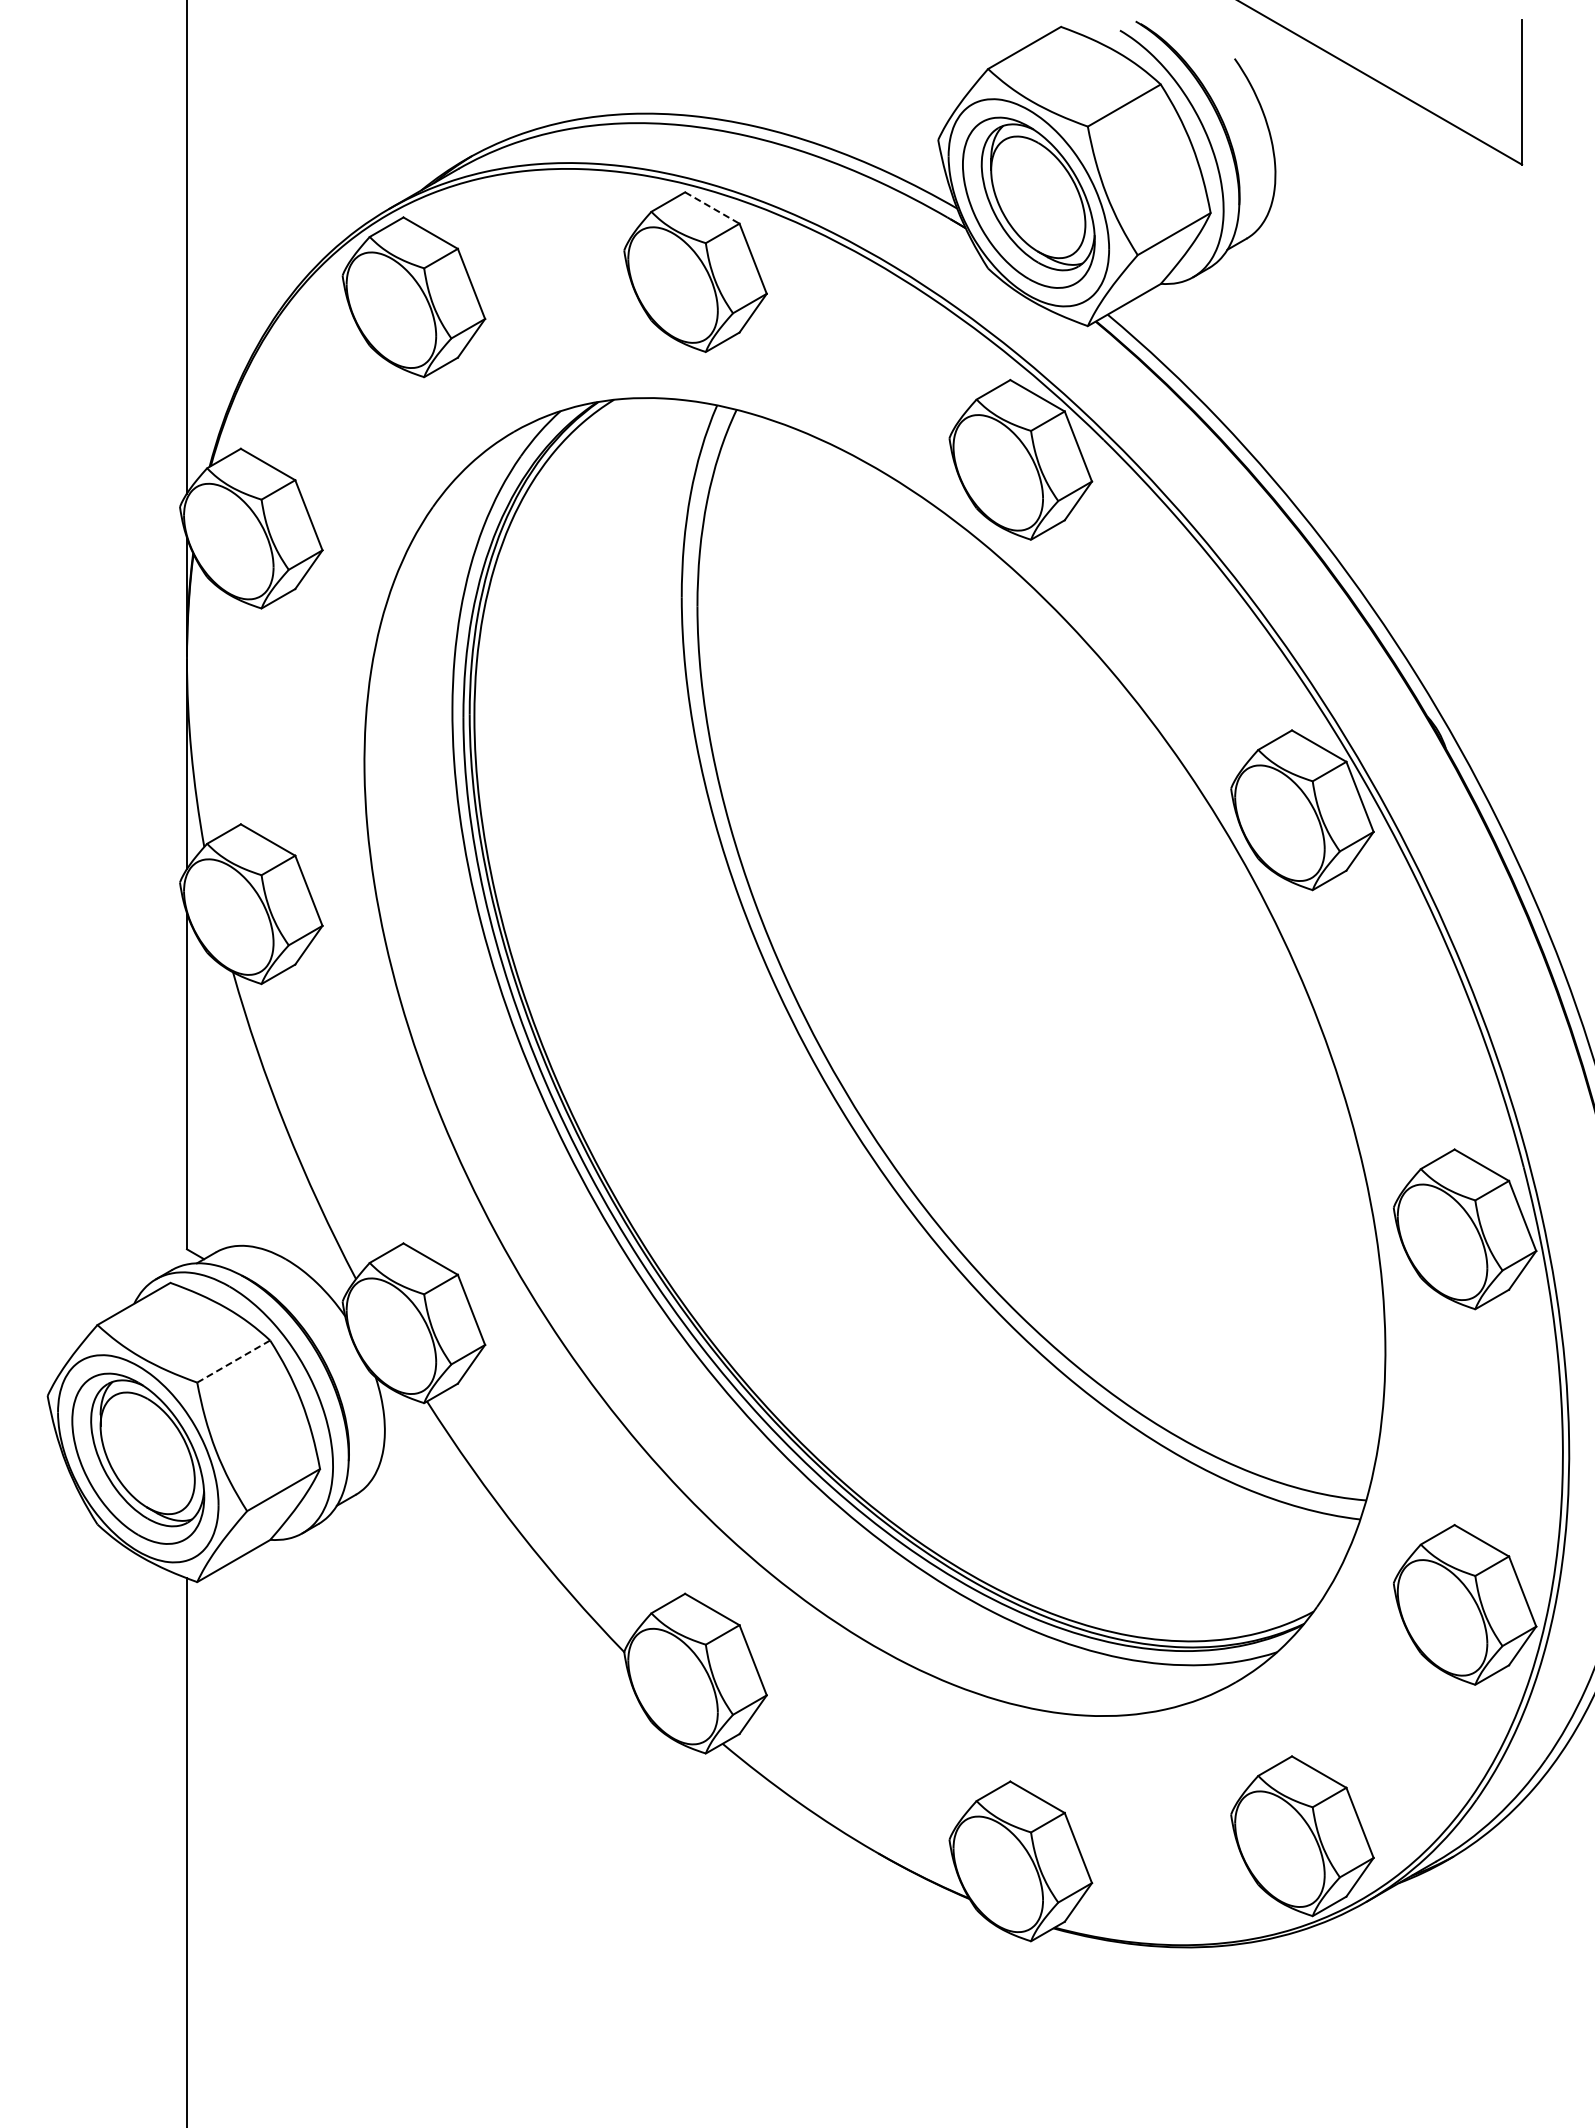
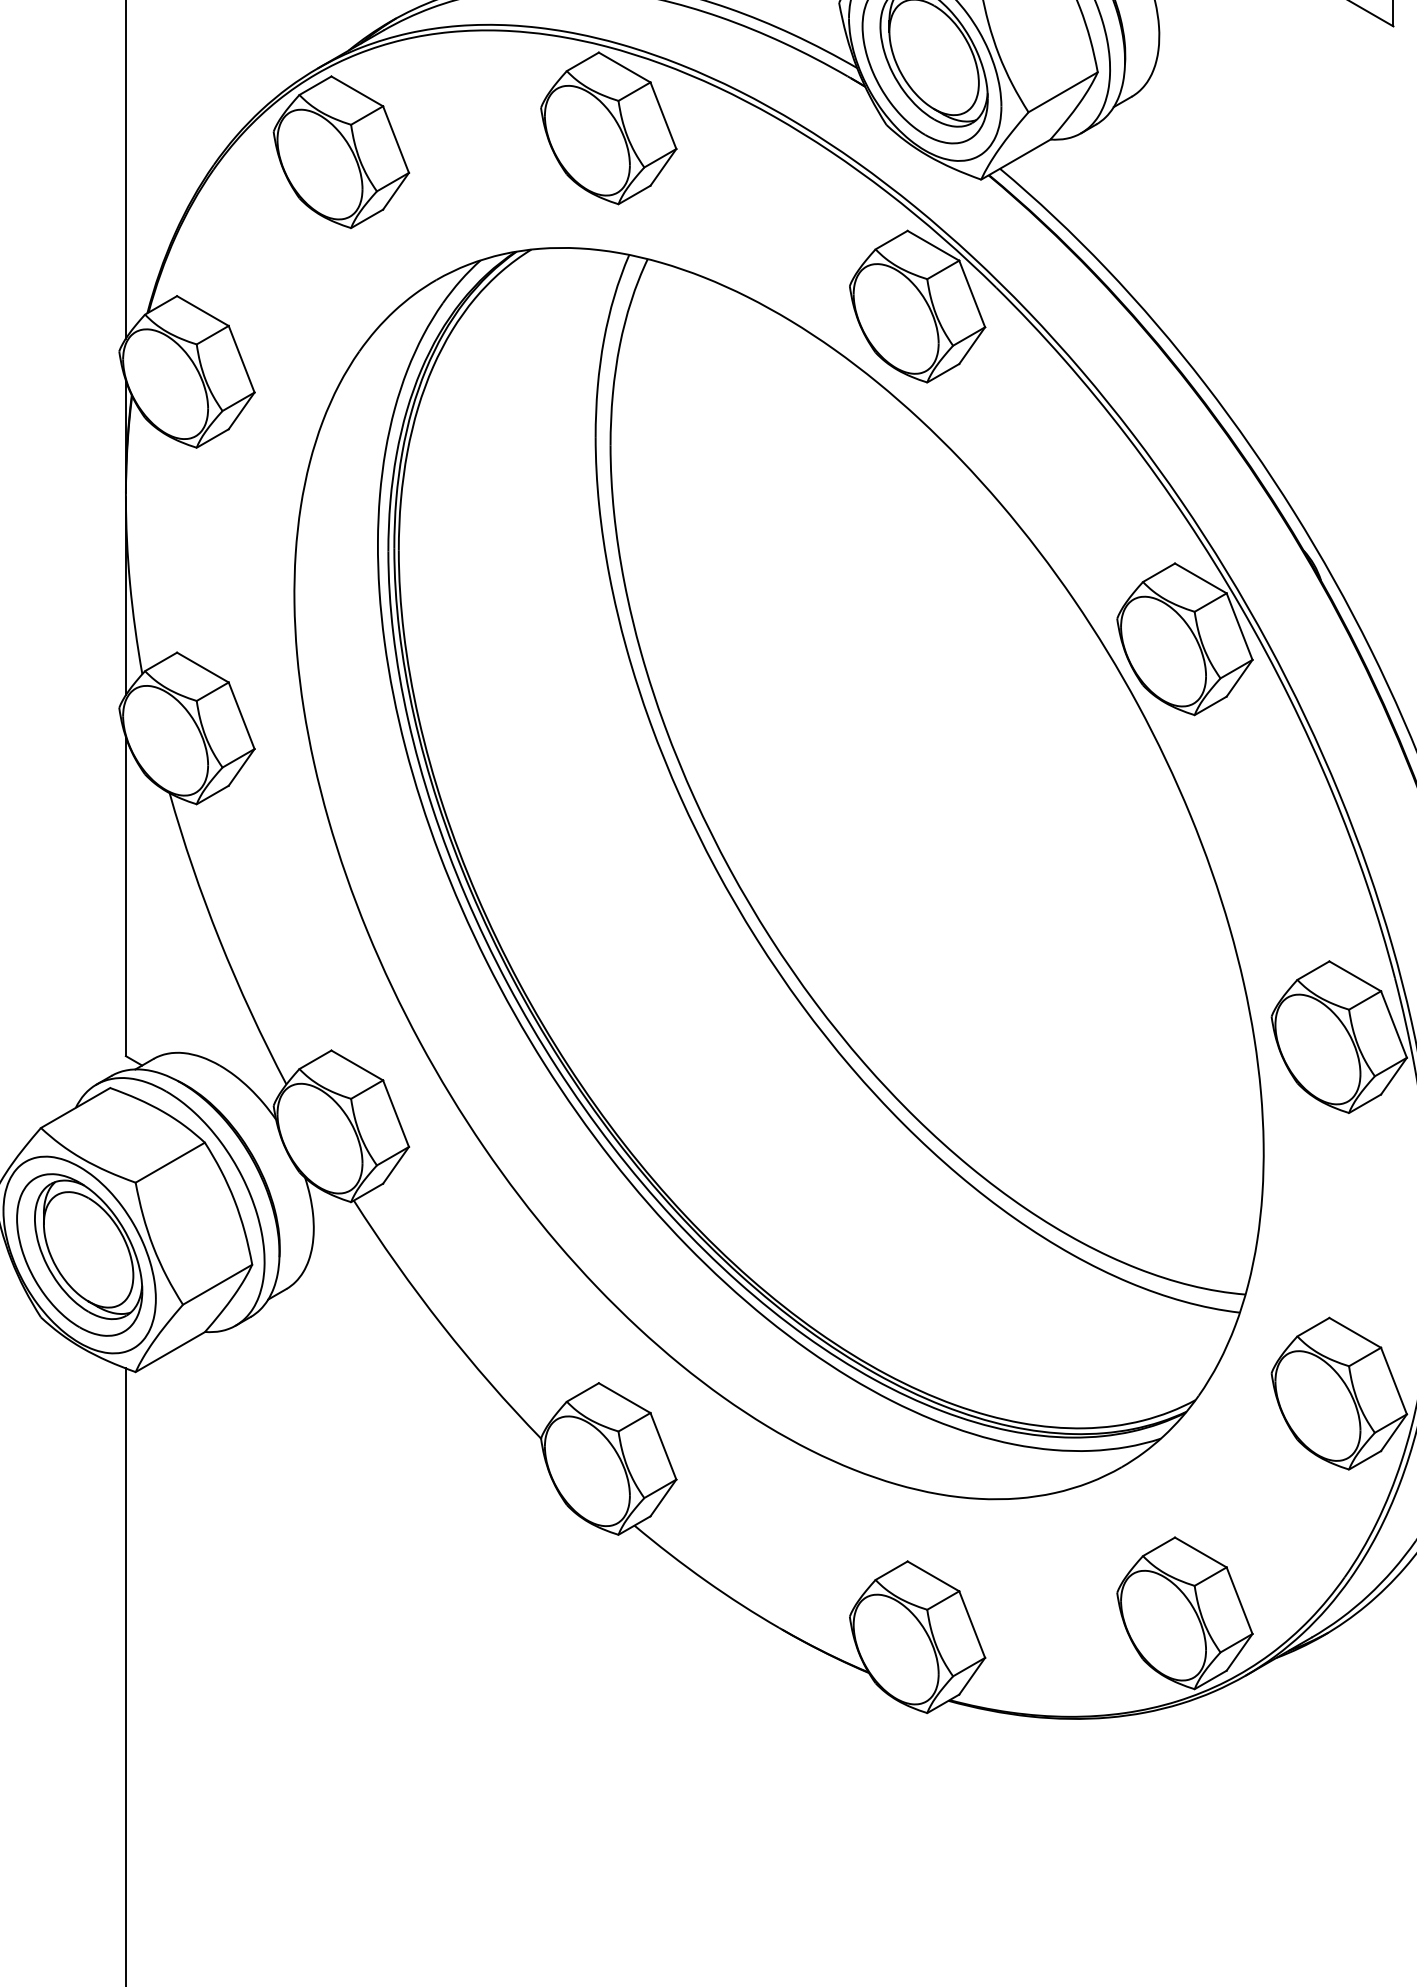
line: (712, 208) -> (624, 67), dashed -> solid
line: (234, 1361) -> (171, 1162), dashed -> solid

